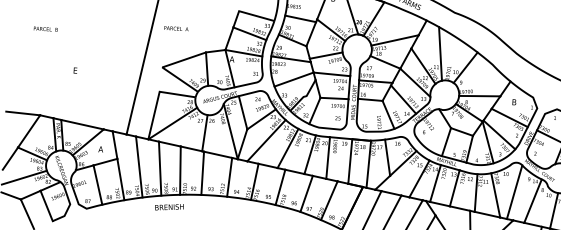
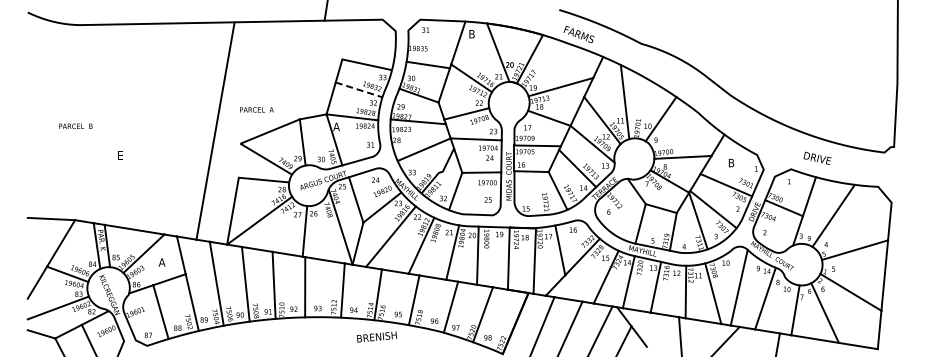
text: (45, 28) -> (75, 125), moved
text: (176, 28) -> (256, 109), moved
line: (250, 33) -> (359, 89), solid -> dashed
text: (169, 206) -> (376, 336), moved

